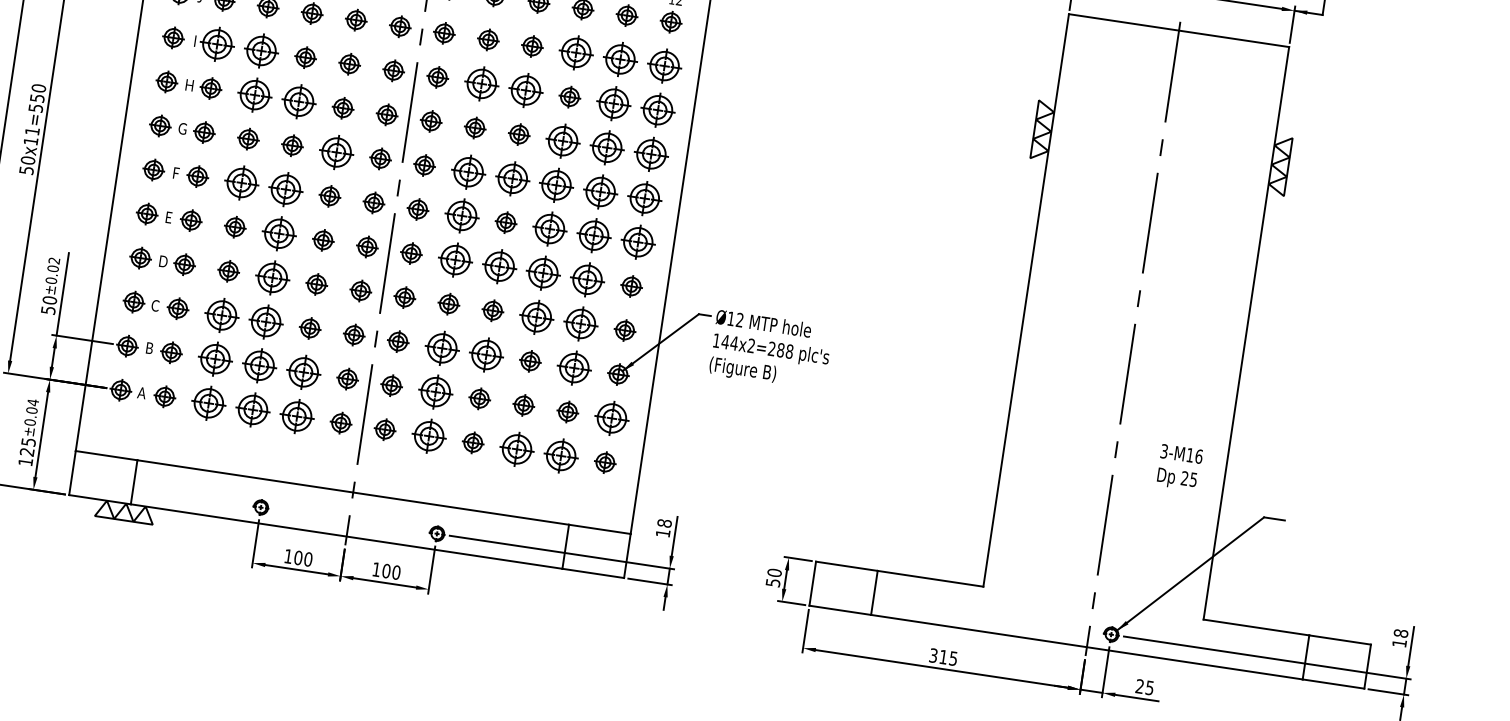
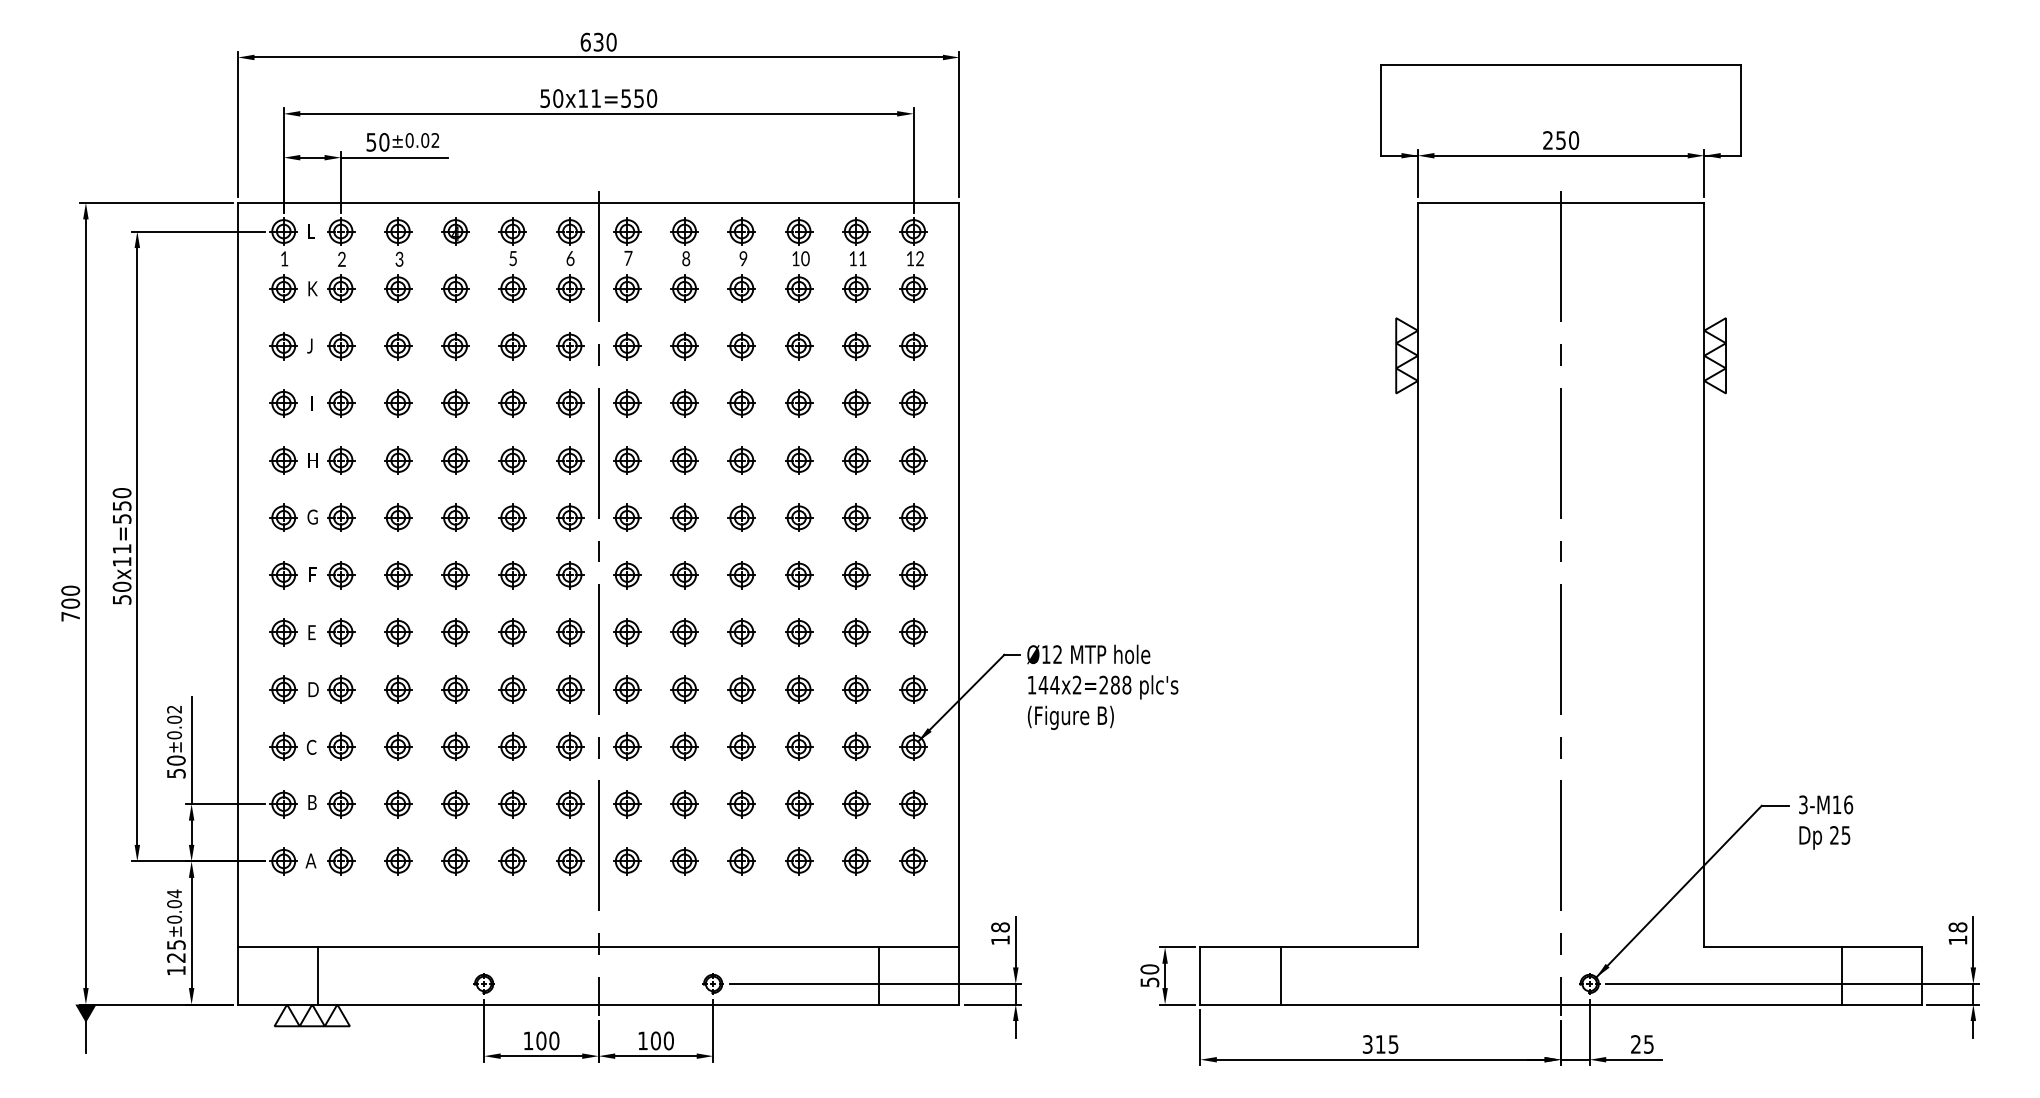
part: (217, 44) -> (341, 403), size x0.62
part: (261, 51) -> (398, 403), size x0.62
part: (576, 53) -> (799, 346), size x0.62
part: (620, 60) -> (856, 346), size x0.62
part: (664, 66) -> (913, 346), size x0.62
part: (481, 84) -> (684, 403), size x0.62
part: (525, 90) -> (741, 403), size x0.62
part: (255, 95) -> (398, 460), size x0.62
part: (299, 101) -> (455, 460), size x0.62
part: (614, 103) -> (856, 403), size x0.62
part: (657, 110) -> (913, 403), size x0.62
part: (563, 141) -> (799, 460), size x0.62
part: (607, 147) -> (856, 460), size x0.62
part: (336, 152) -> (512, 517), size x0.62
part: (651, 154) -> (913, 460), size x0.62
part: (468, 171) -> (684, 517), size x0.62
part: (512, 178) -> (741, 517), size x0.62
part: (242, 183) -> (398, 575), size x0.62
part: (557, 185) -> (799, 517), size x0.62
part: (285, 190) -> (455, 575), size x0.62
part: (600, 191) -> (856, 517), size x0.62
part: (644, 198) -> (913, 517), size x0.62
part: (461, 216) -> (684, 575), size x0.62
part: (550, 229) -> (799, 575), size x0.62
part: (279, 233) -> (455, 632), size x0.62
part: (594, 236) -> (856, 575), size x0.62
part: (638, 242) -> (913, 575), size x0.62
part: (455, 260) -> (684, 632), size x0.62
part: (499, 266) -> (741, 632), size x0.62
part: (543, 273) -> (799, 632), size x0.62
part: (272, 277) -> (455, 689), size x0.62
part: (587, 280) -> (856, 632), size x0.62
part: (222, 315) -> (398, 746), size x0.62
part: (537, 317) -> (799, 689), size x0.62
part: (266, 321) -> (455, 746), size x0.62
part: (581, 323) -> (856, 689), size x0.62
part: (442, 347) -> (684, 746), size x0.62
part: (486, 354) -> (741, 746), size x0.62
part: (215, 359) -> (398, 804), size x0.62
part: (259, 366) -> (455, 804), size x0.62
part: (574, 367) -> (856, 746), size x0.62
part: (303, 372) -> (512, 804), size x0.62
part: (435, 392) -> (684, 804), size x0.62
part: (209, 403) -> (398, 861), size x0.62
part: (252, 410) -> (455, 861), size x0.62
part: (296, 416) -> (512, 861), size x0.62
part: (611, 418) -> (913, 804), size x0.62
part: (429, 436) -> (684, 861), size x0.62
part: (517, 449) -> (799, 861), size x0.62
part: (561, 456) -> (856, 861), size x0.62
text: (1180, 467) -> (1826, 822), moved

